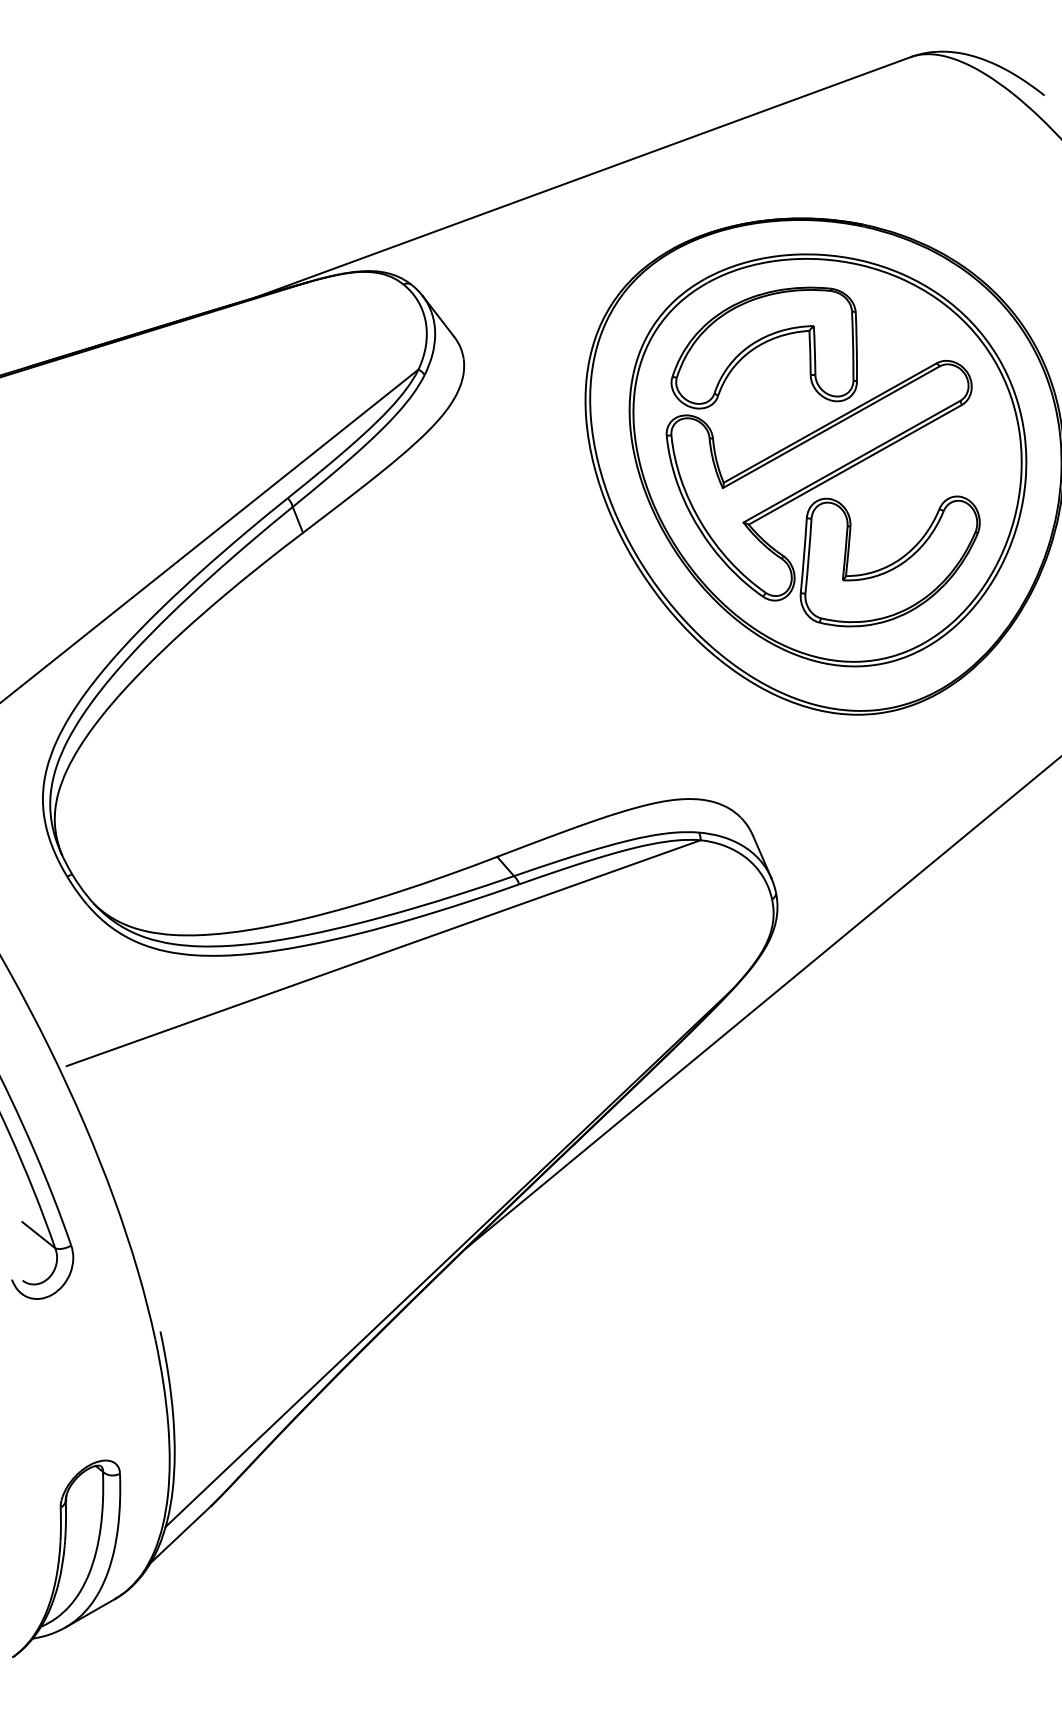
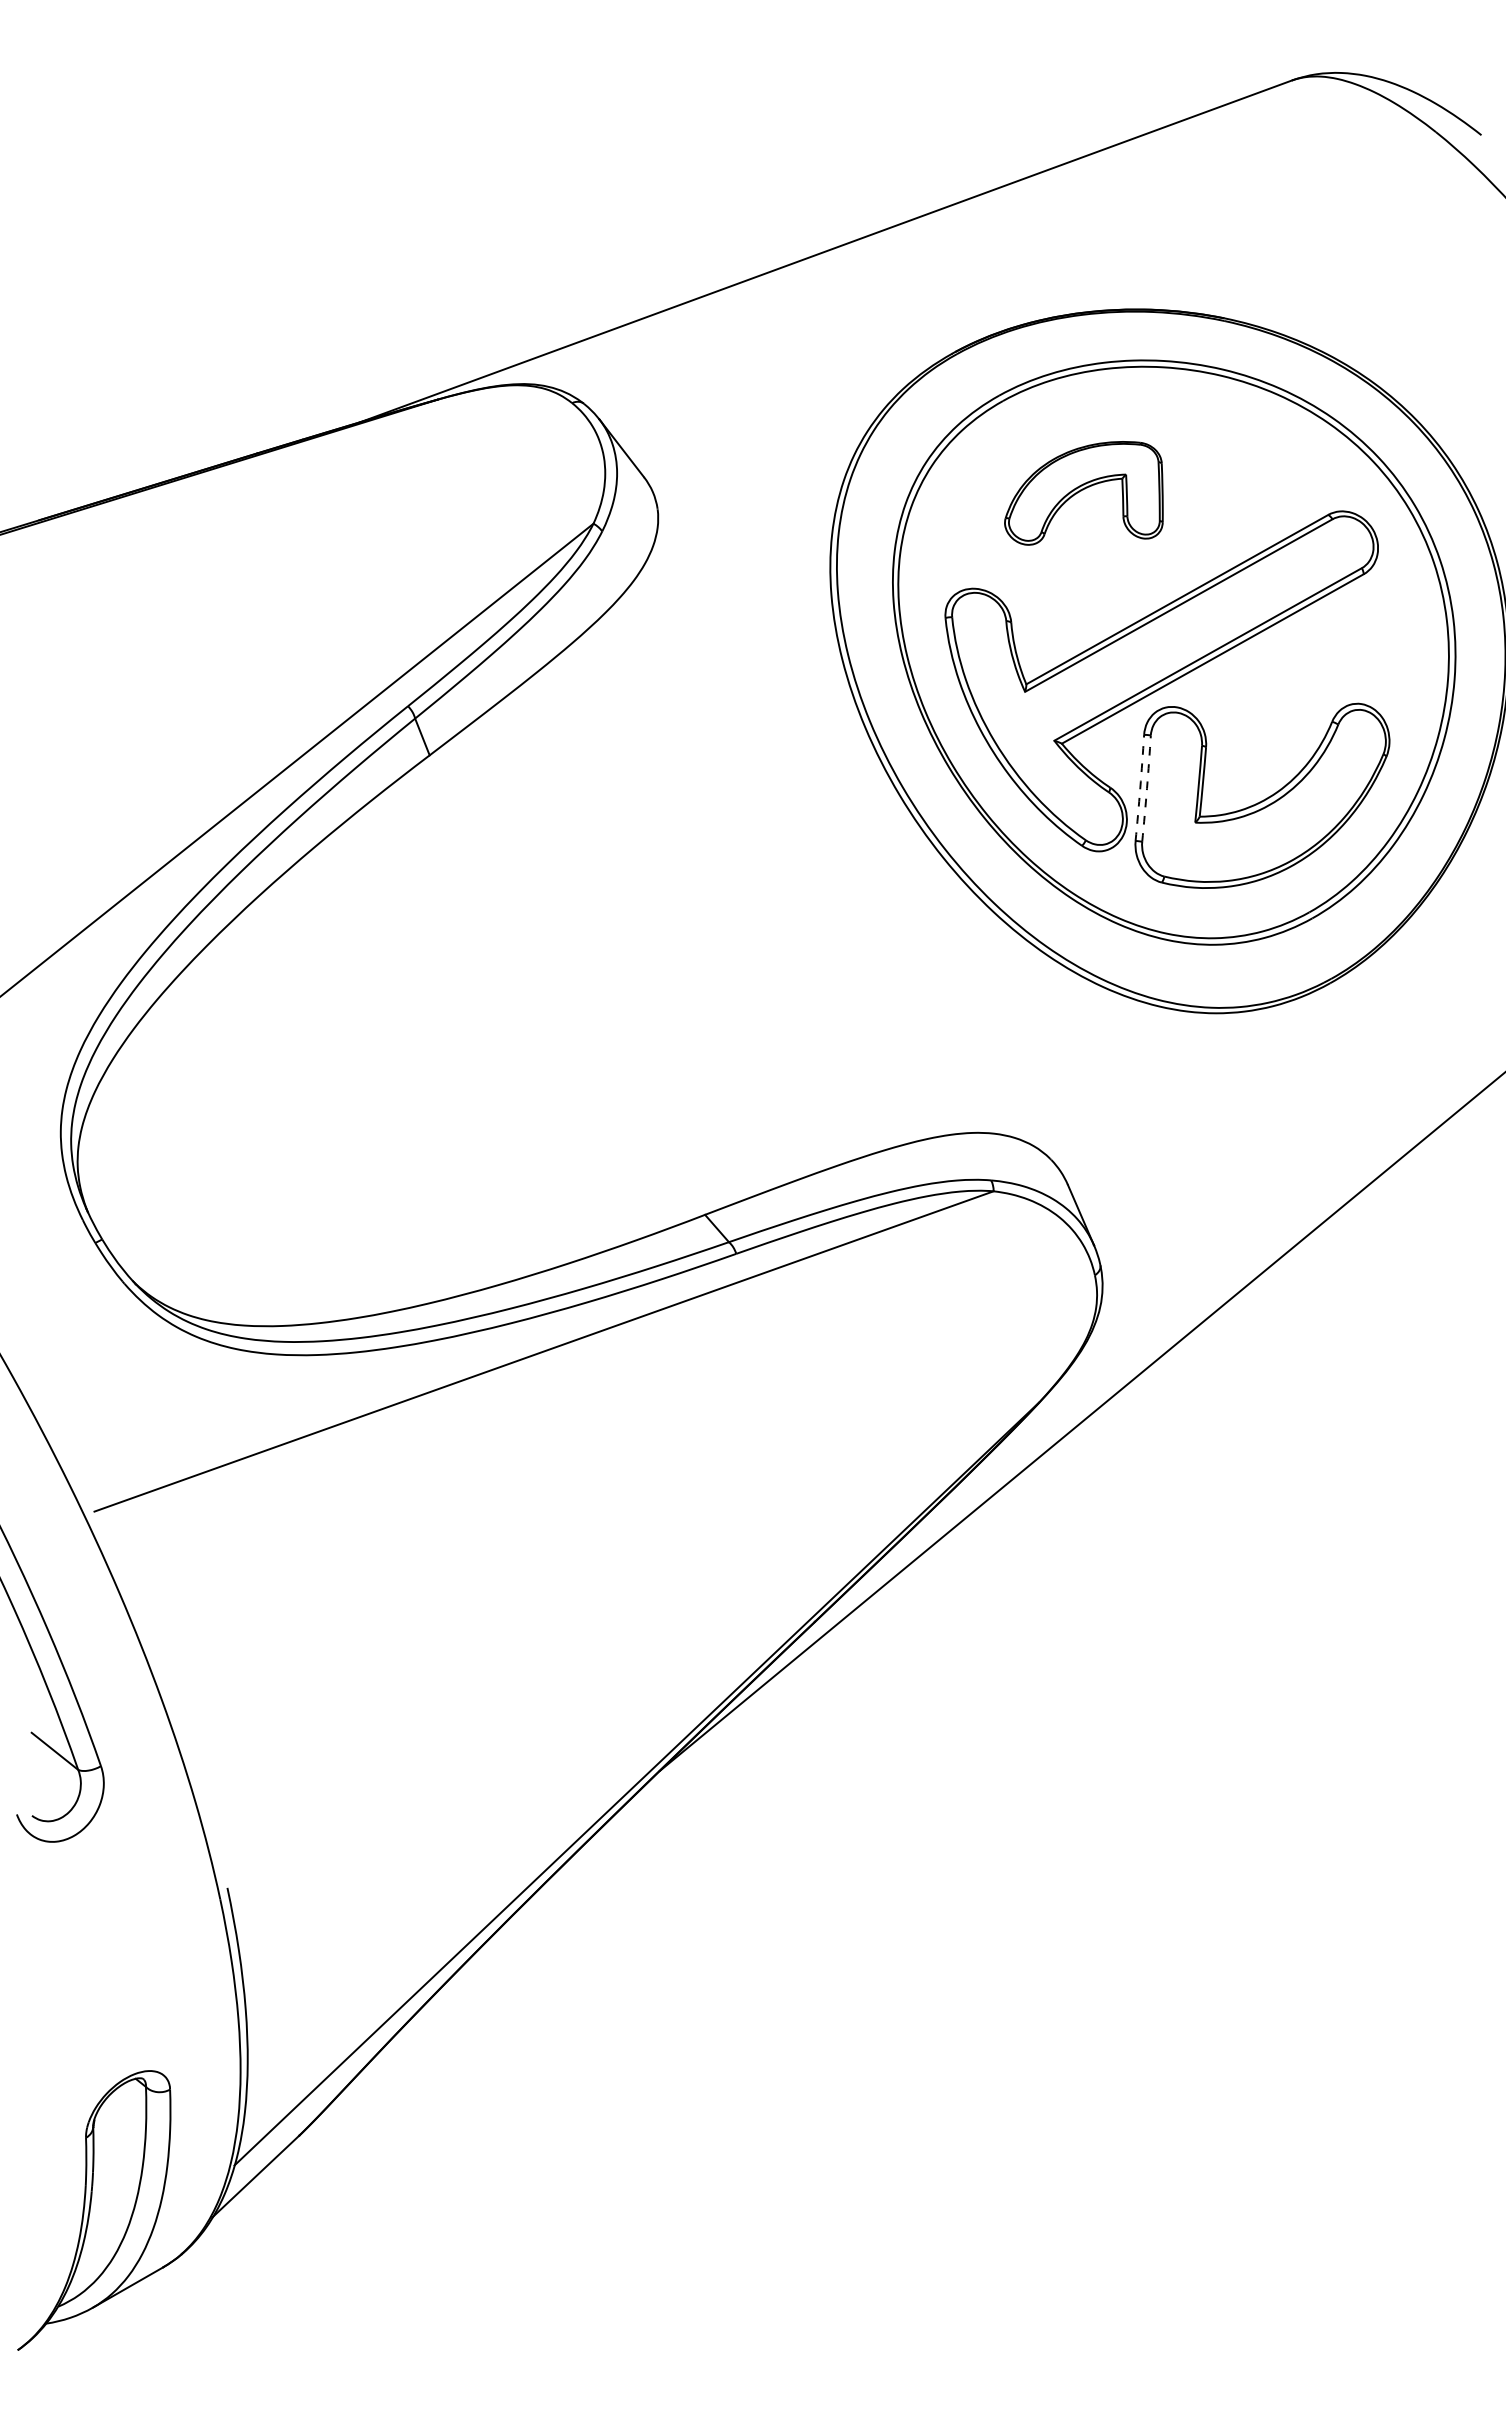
part: (764, 348) -> (1083, 493), size x0.6
arc: (804, 556) -> (1140, 788), solid -> dashed
arc: (809, 556) -> (1147, 788), solid -> dashed

